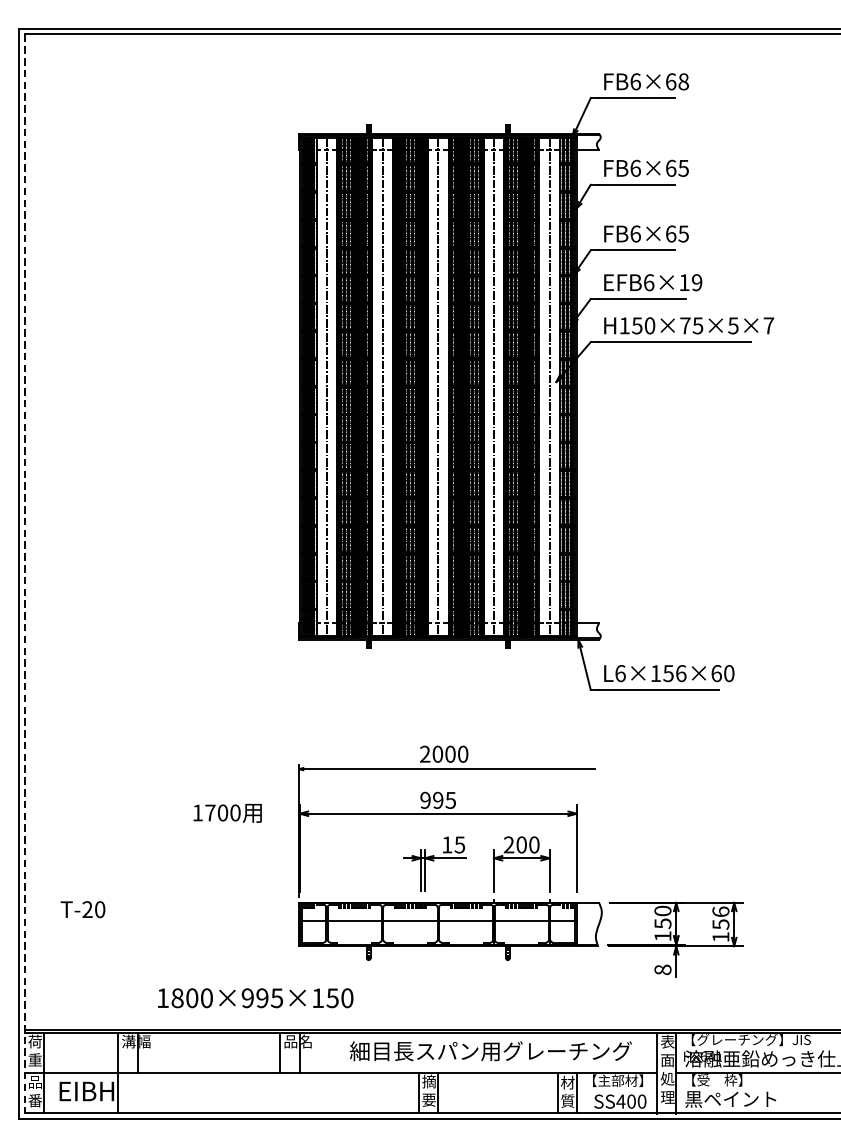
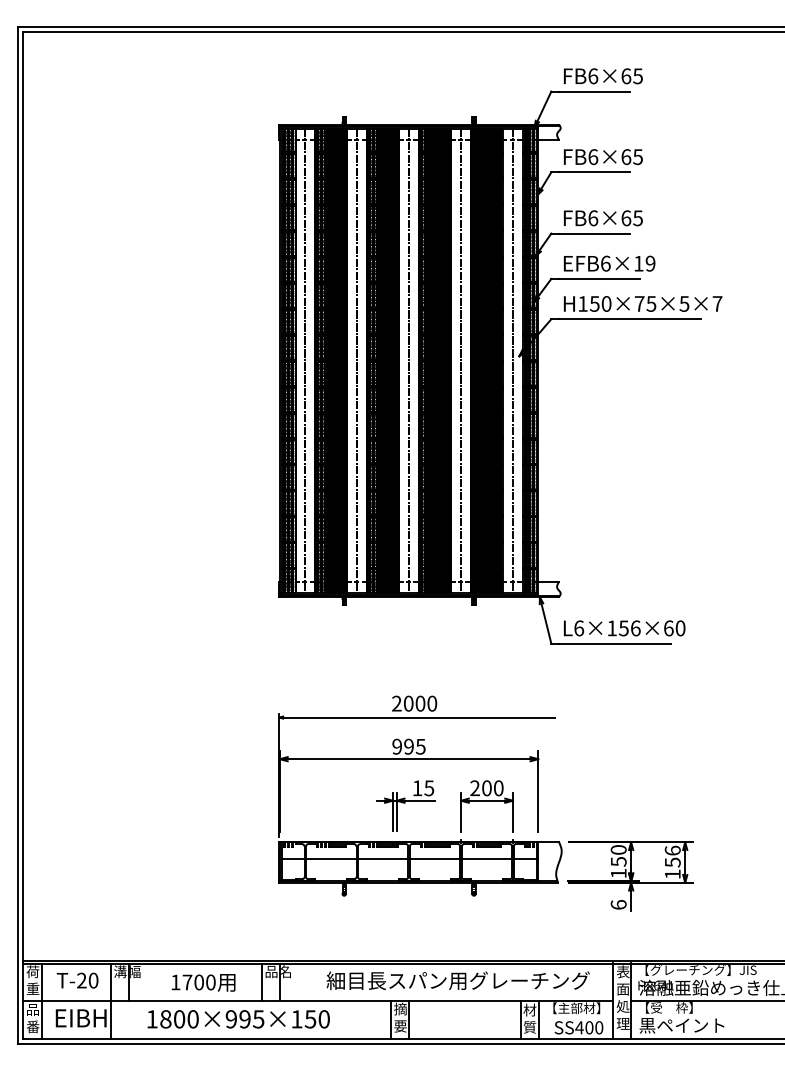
text: (683, 82) -> (637, 76), FB6×68 -> FB6×65
line: (25, 574) -> (23, 535), dashed -> solid
text: (227, 813) -> (203, 982), moved
text: (82, 909) -> (77, 980), moved
text: (662, 969) -> (618, 904), 8 -> 6
text: (255, 998) -> (238, 1019), moved

